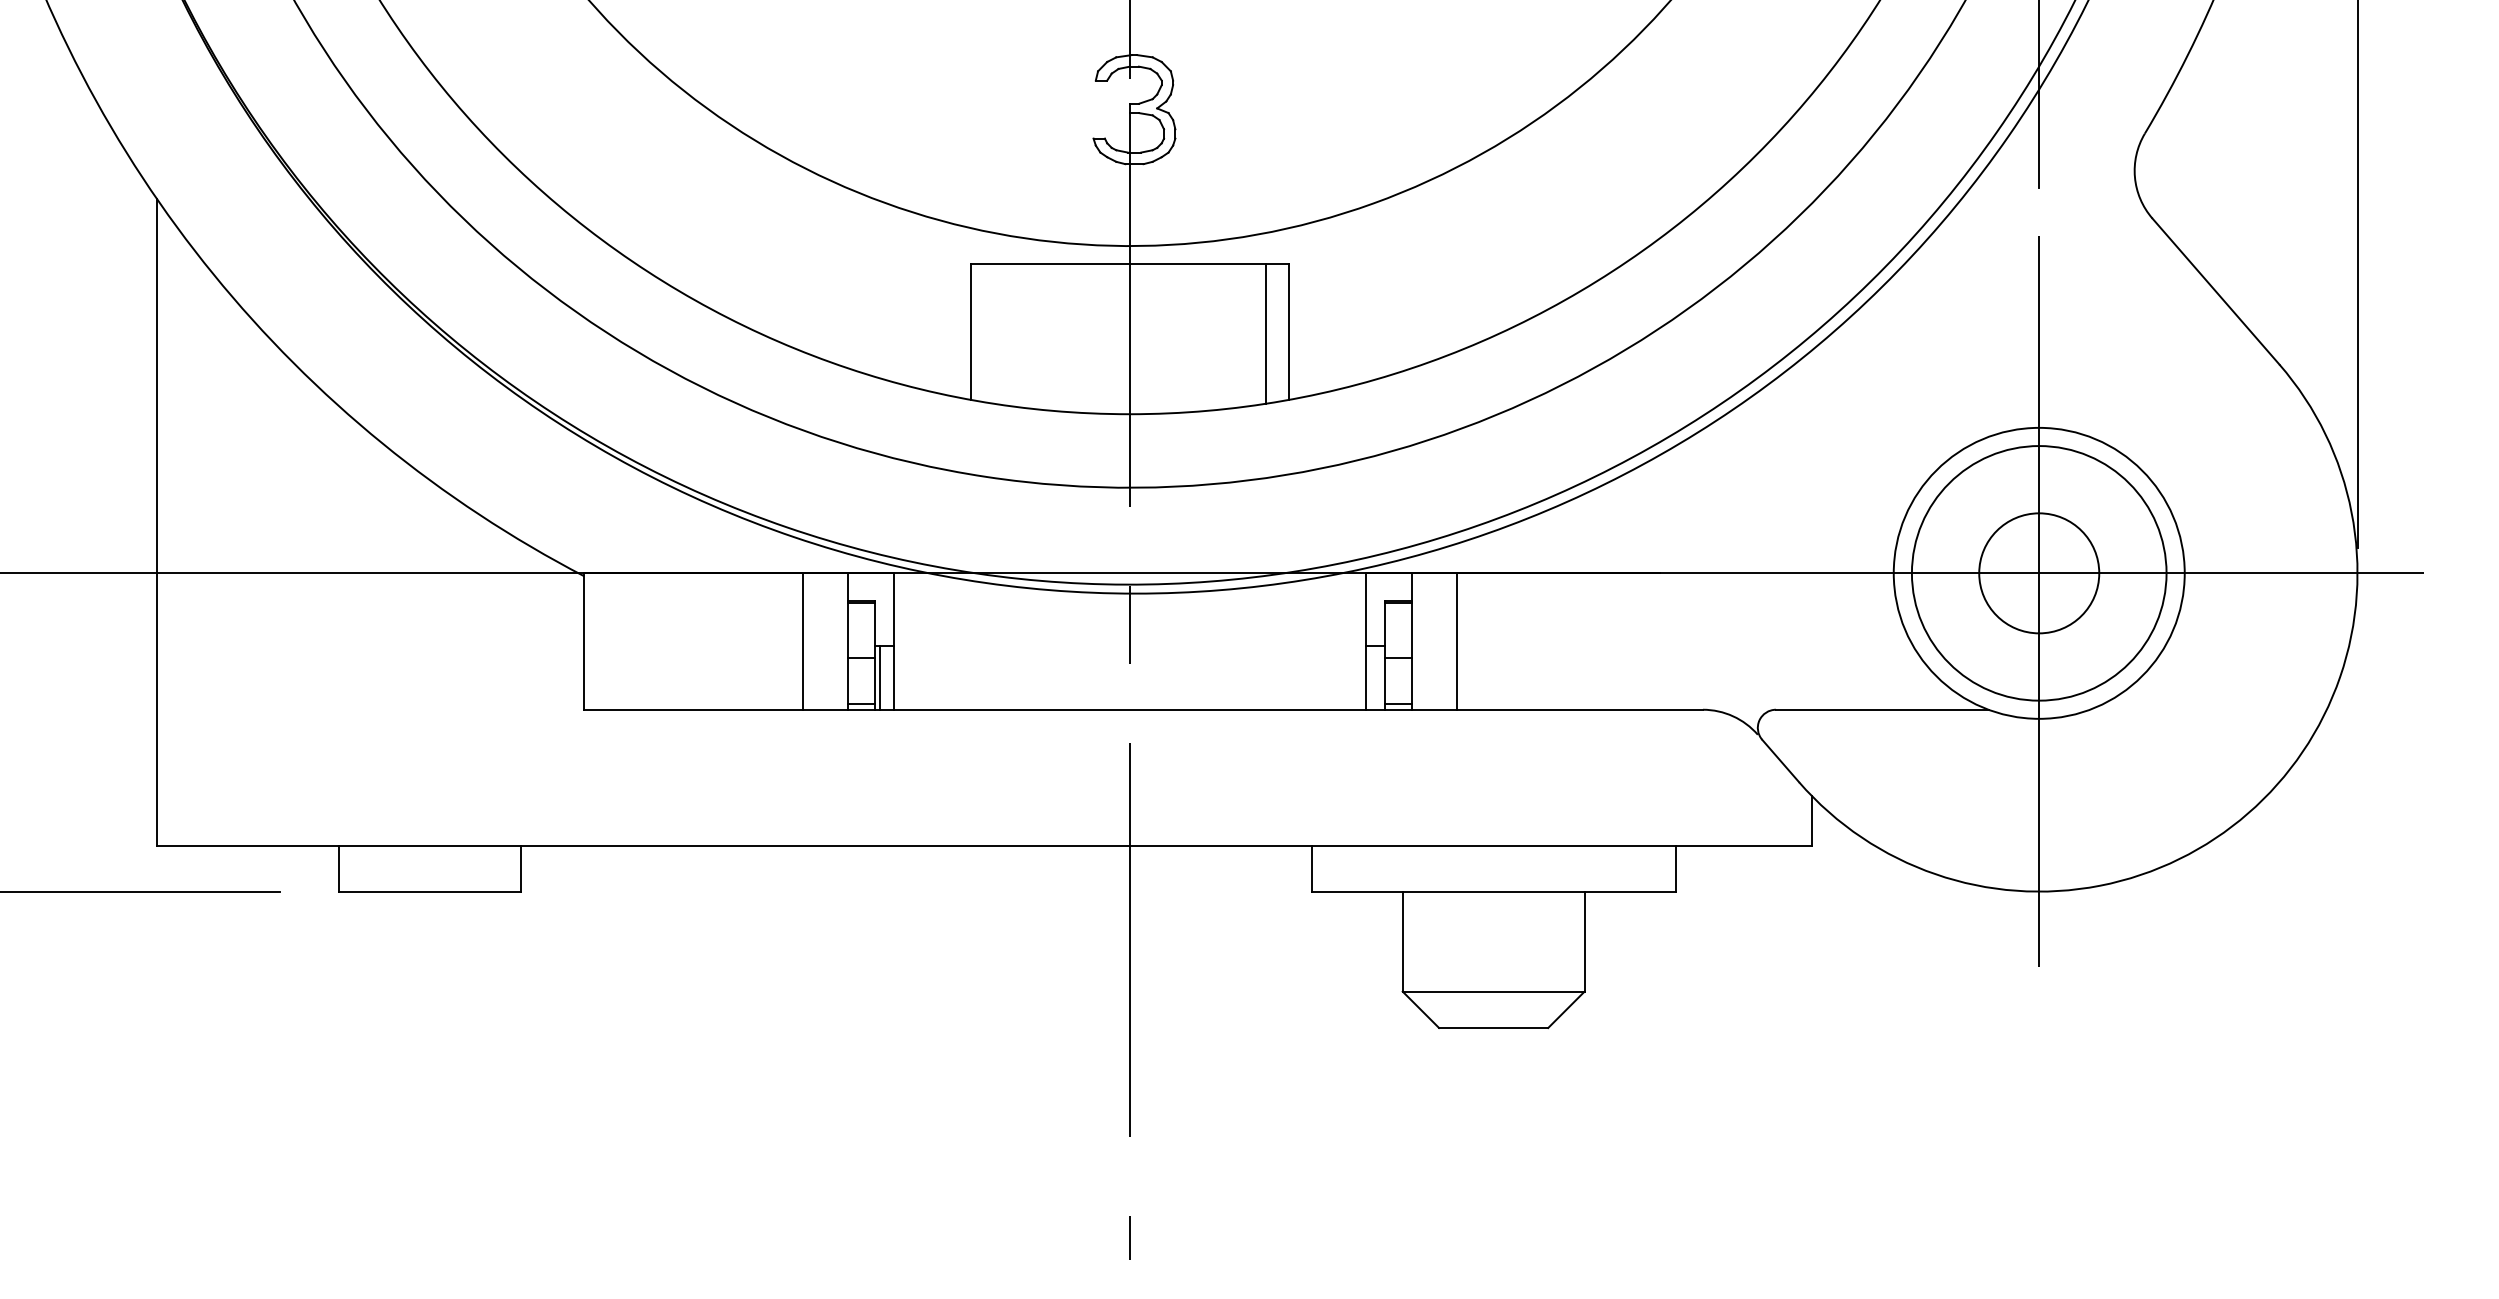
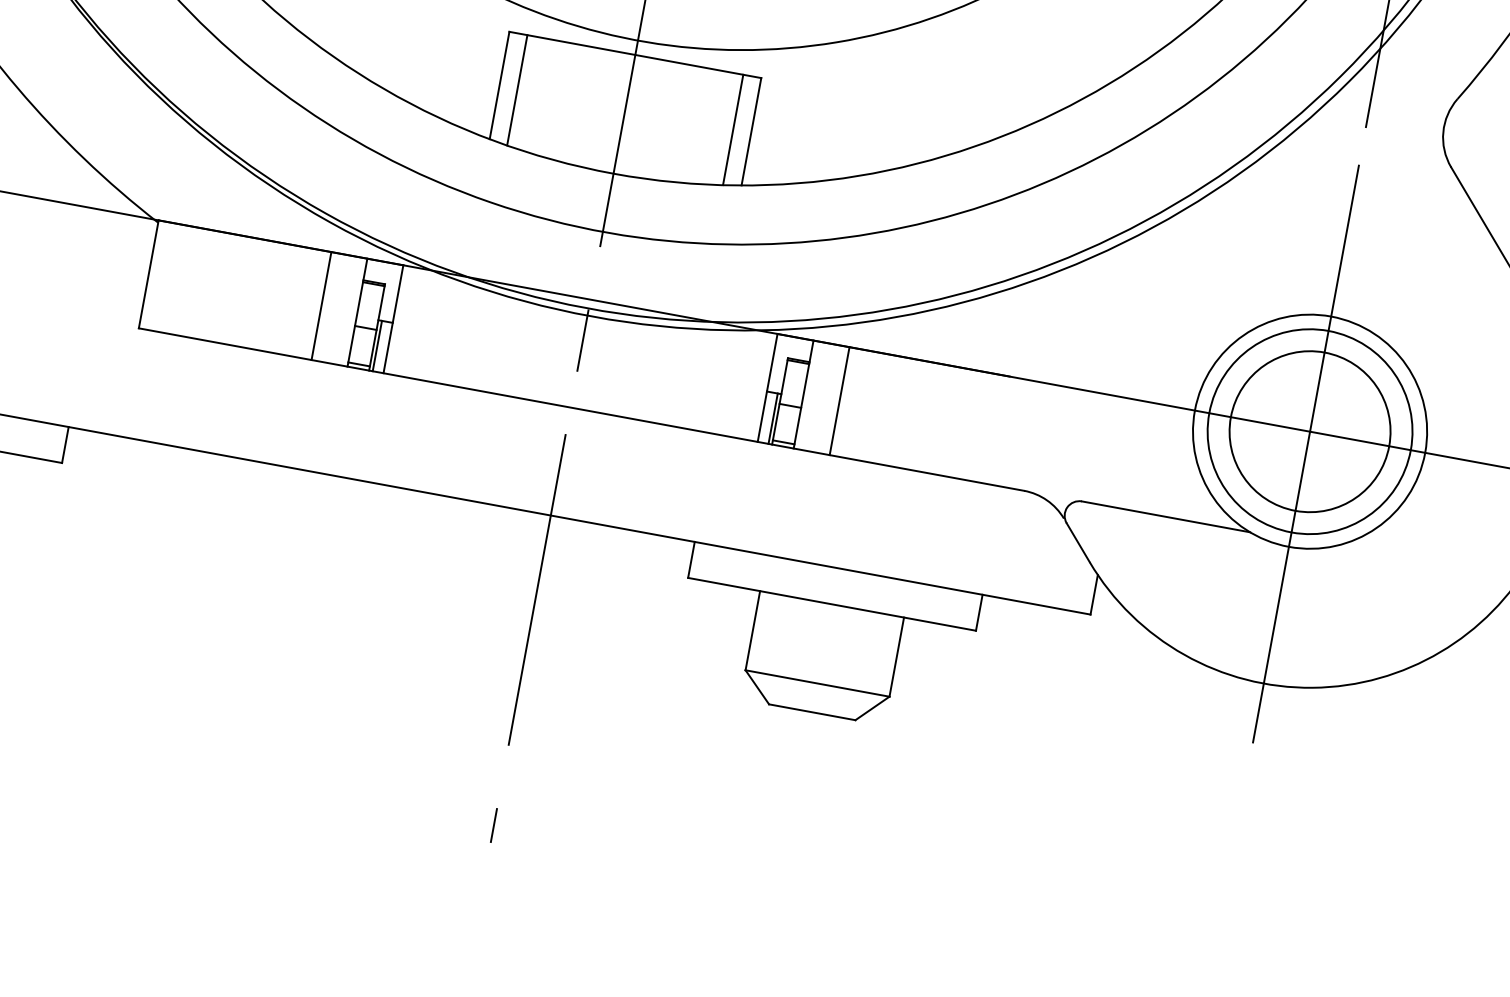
line: (993, 333) -> (517, 90), added
circle: (2039, 573) -> (1310, 431), size x1.67
line: (1379, 677) -> (772, 418), added

